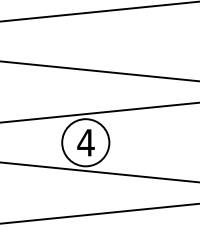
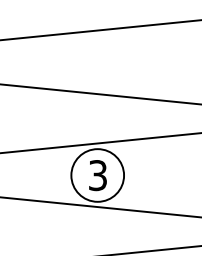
text: (85, 142) -> (97, 175), 4 -> 3

